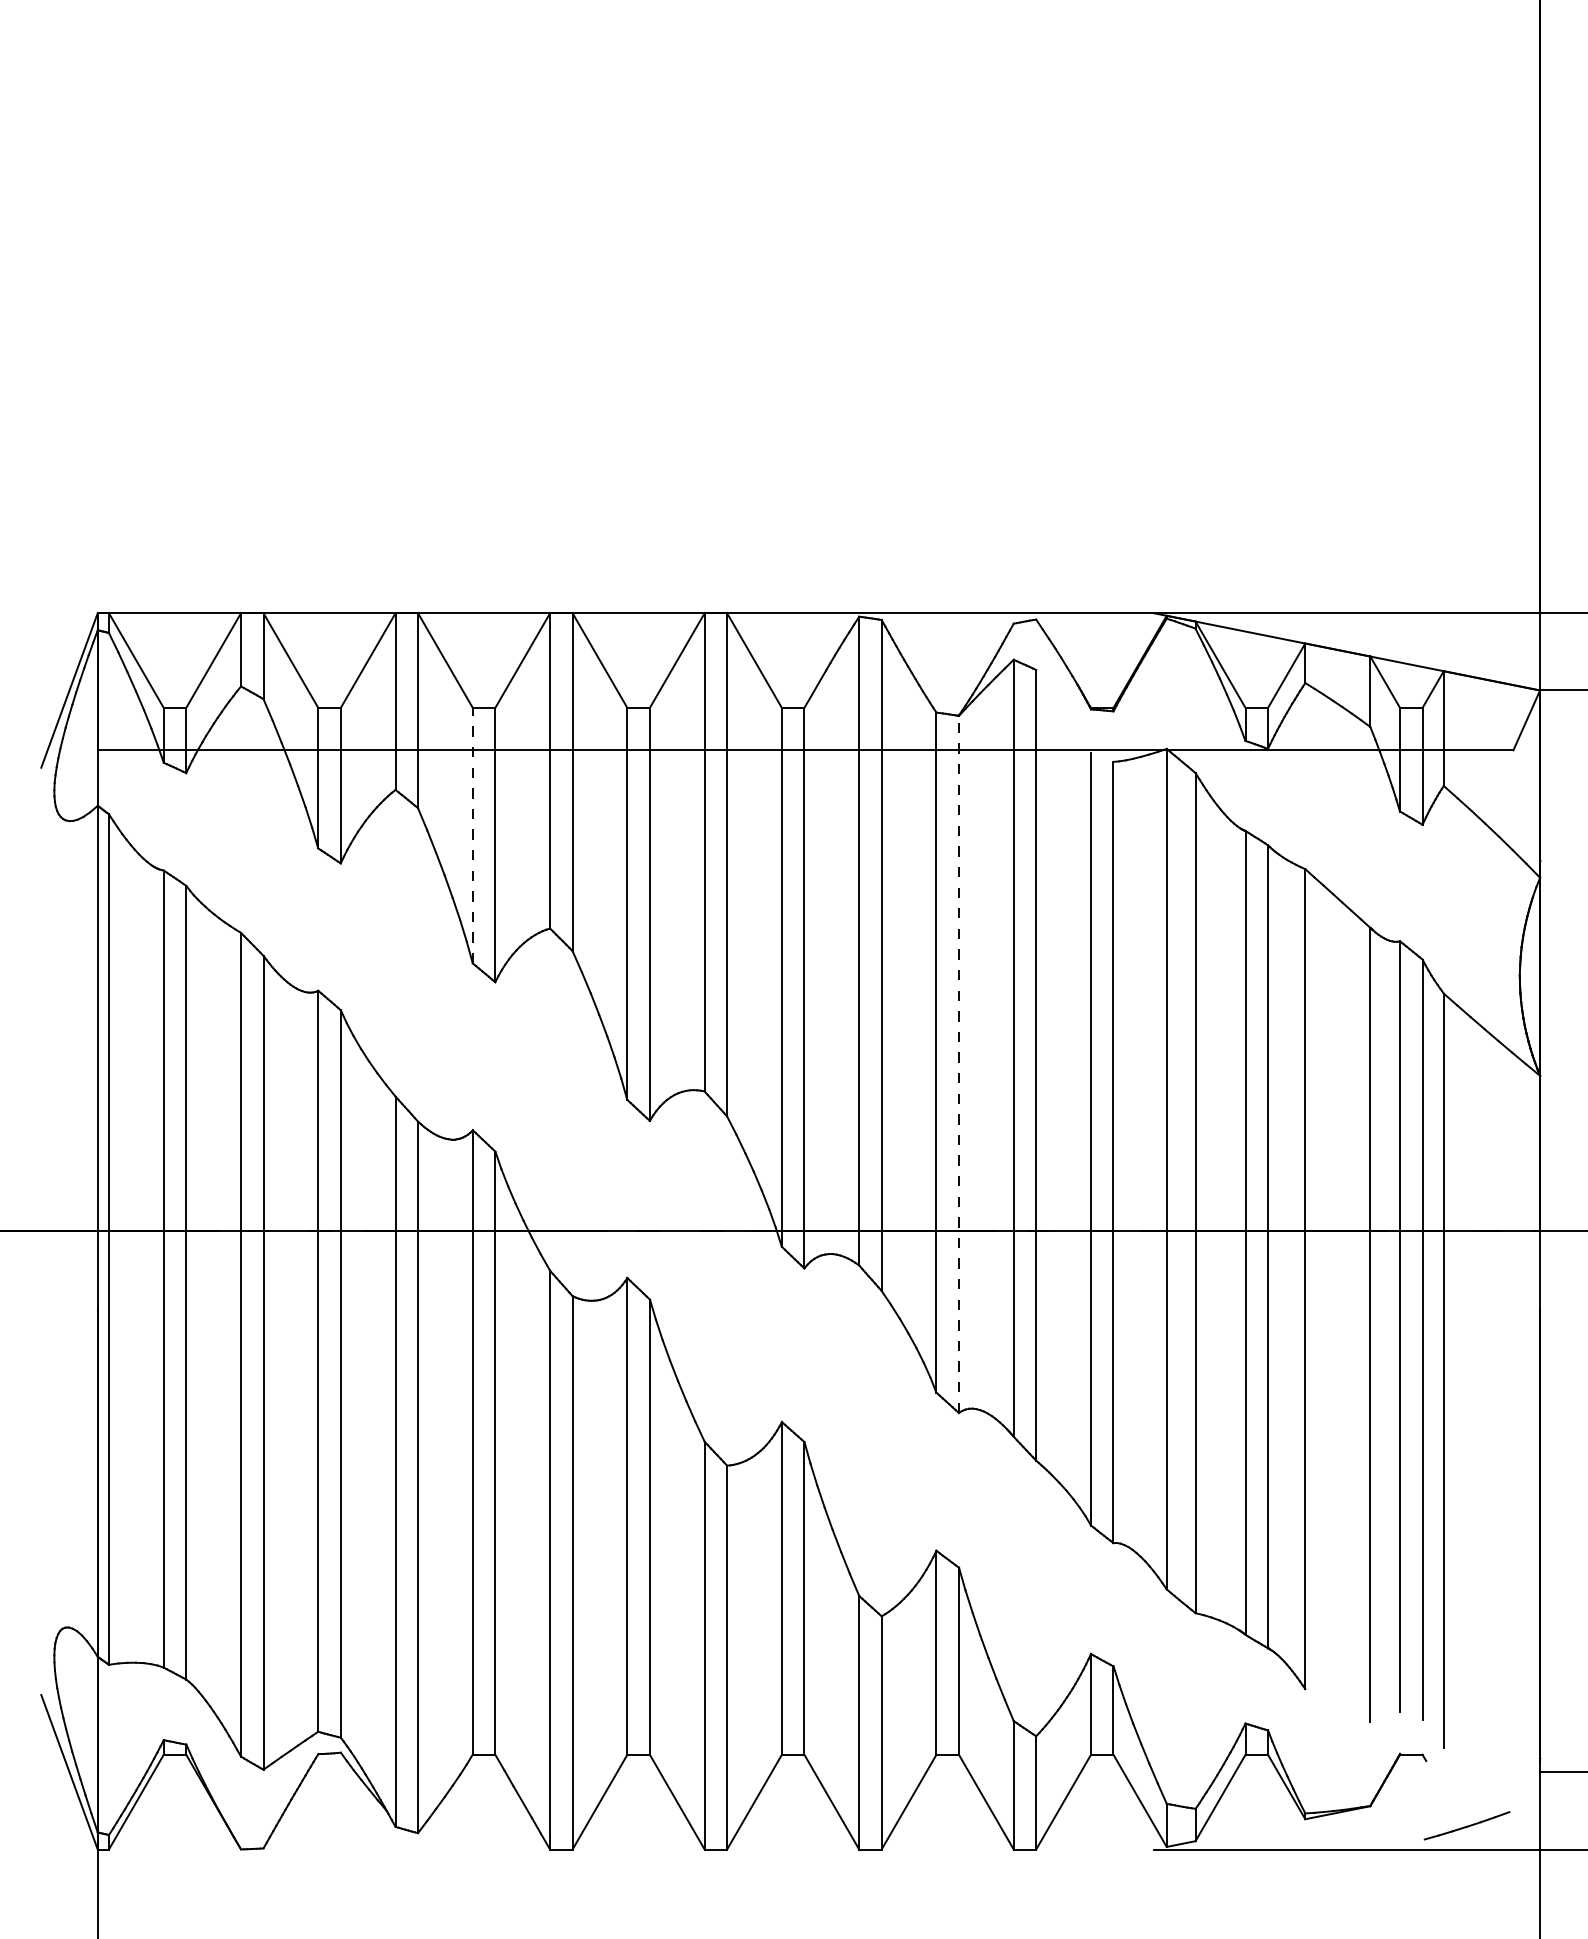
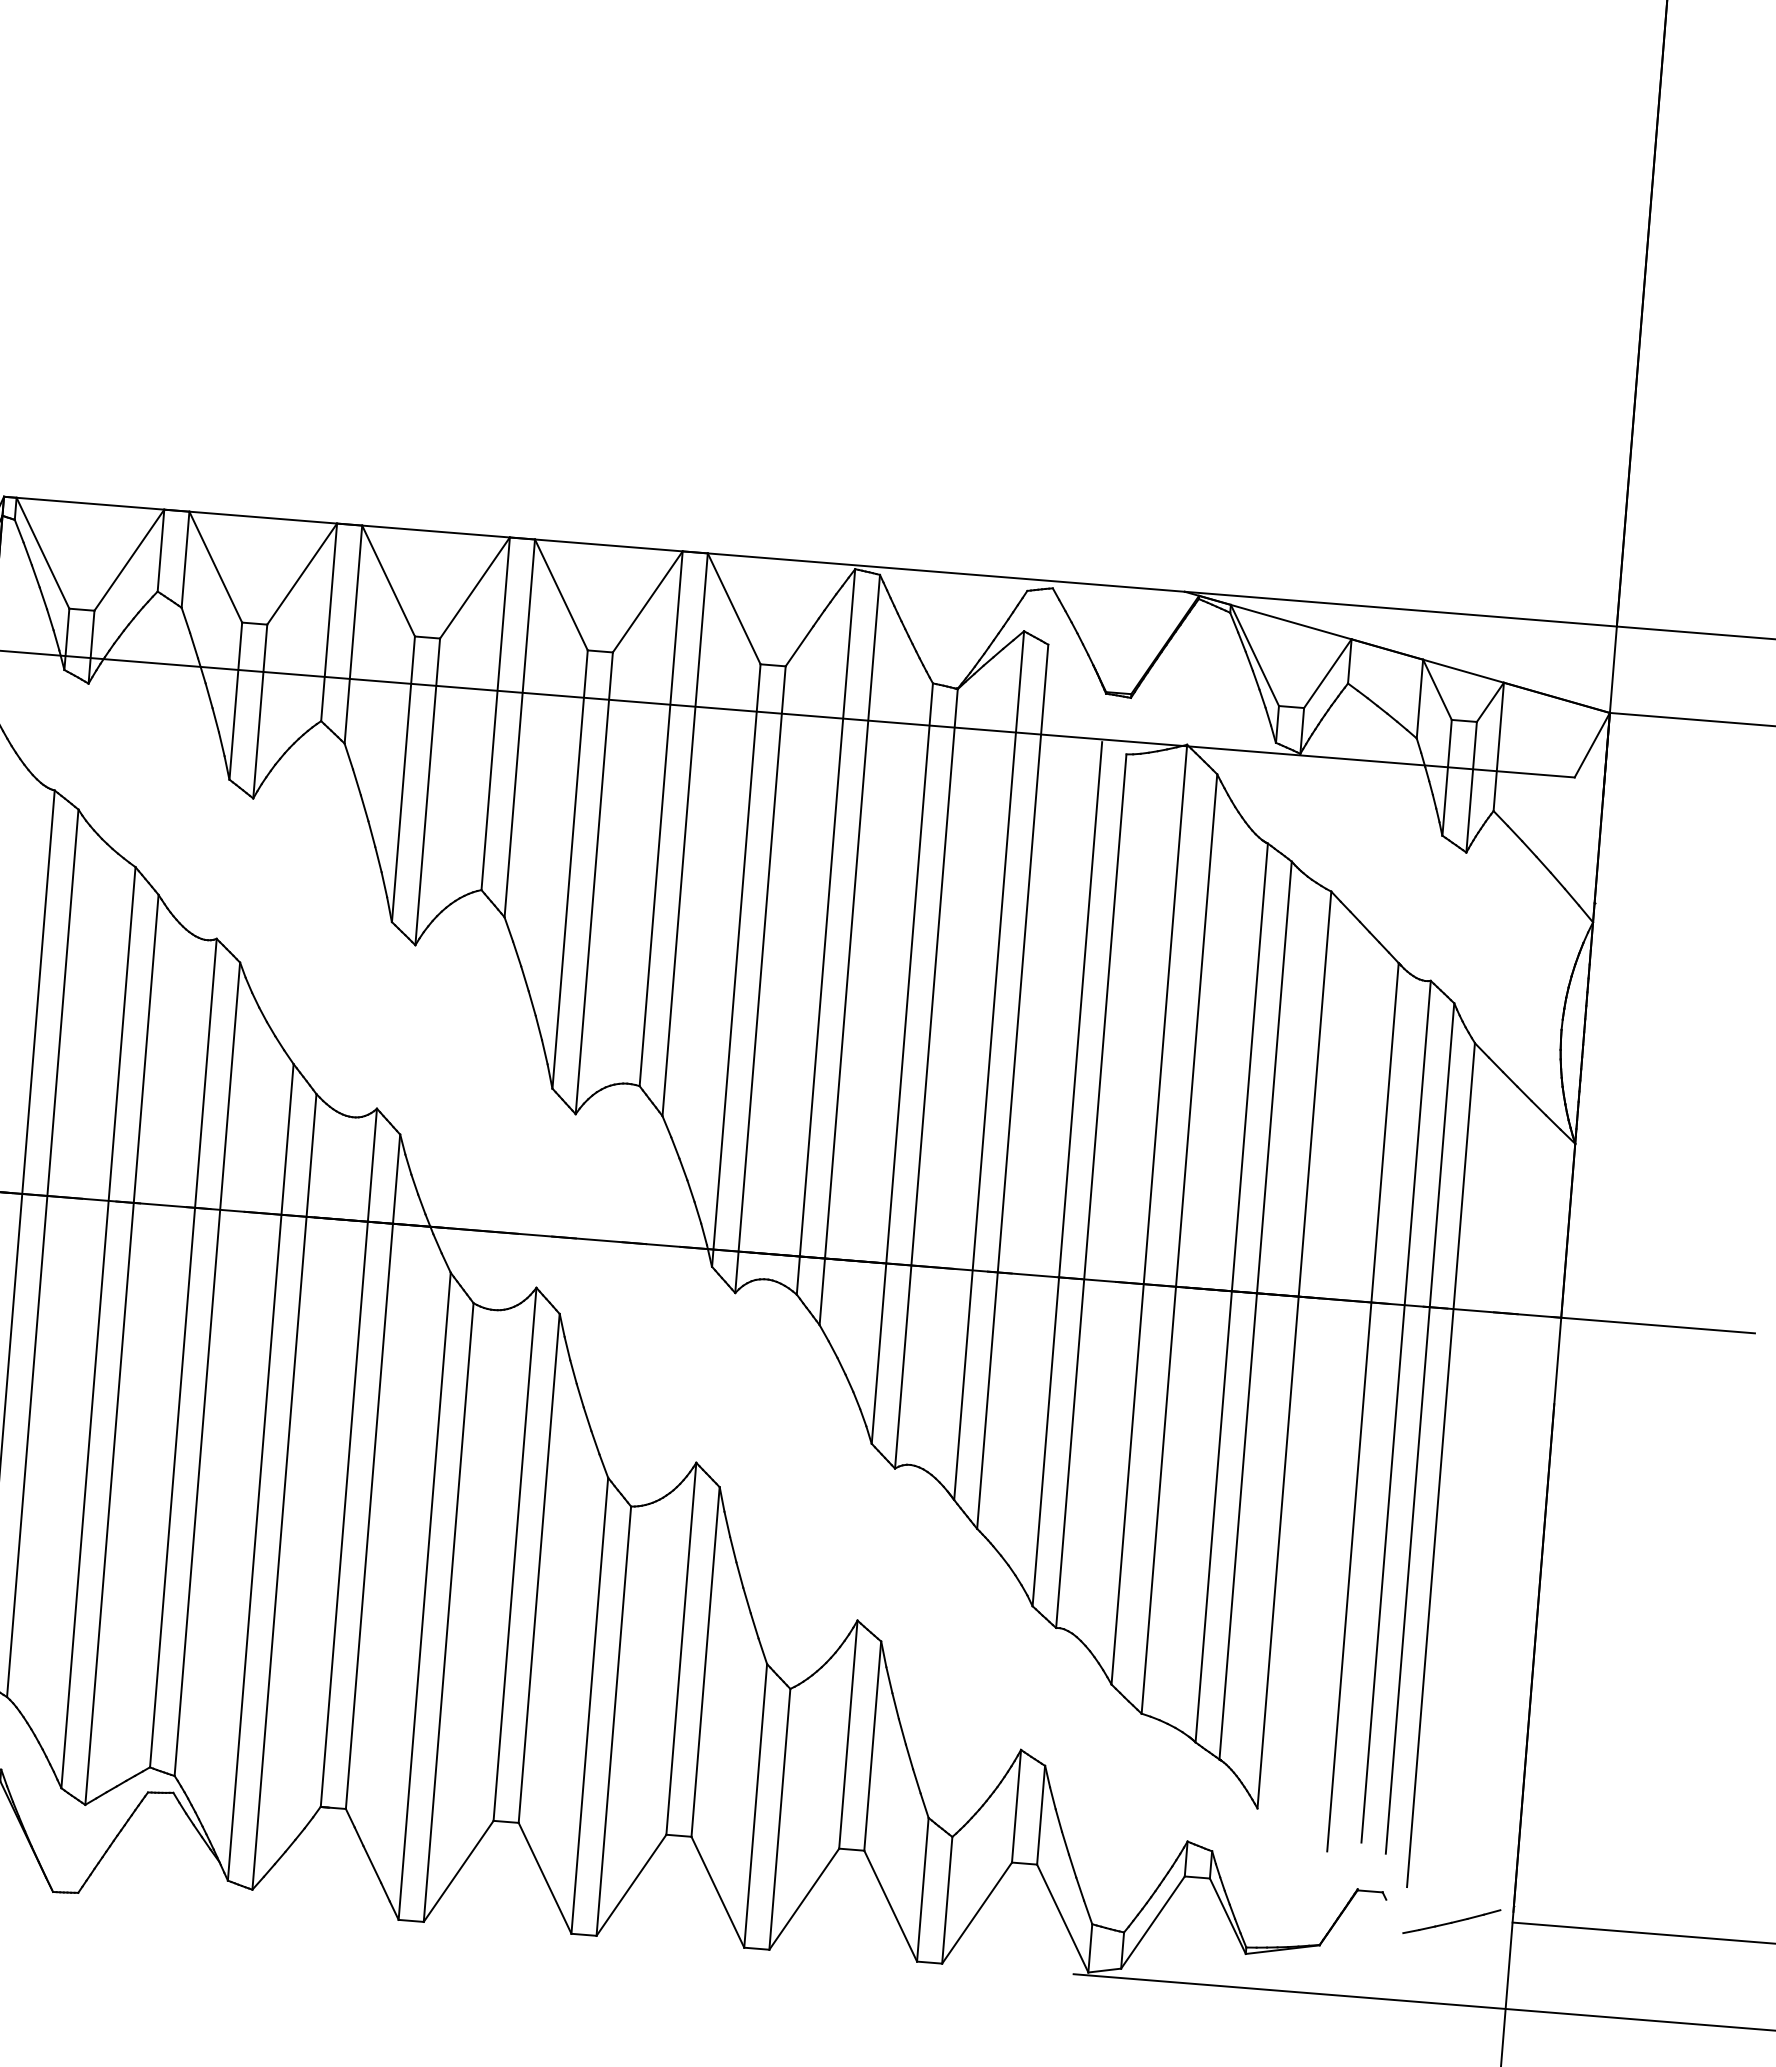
line: (472, 835) -> (403, 779), dashed -> solid
line: (958, 1064) -> (925, 1078), dashed -> solid
line: (1466, 1825) -> (1451, 1921), moved

